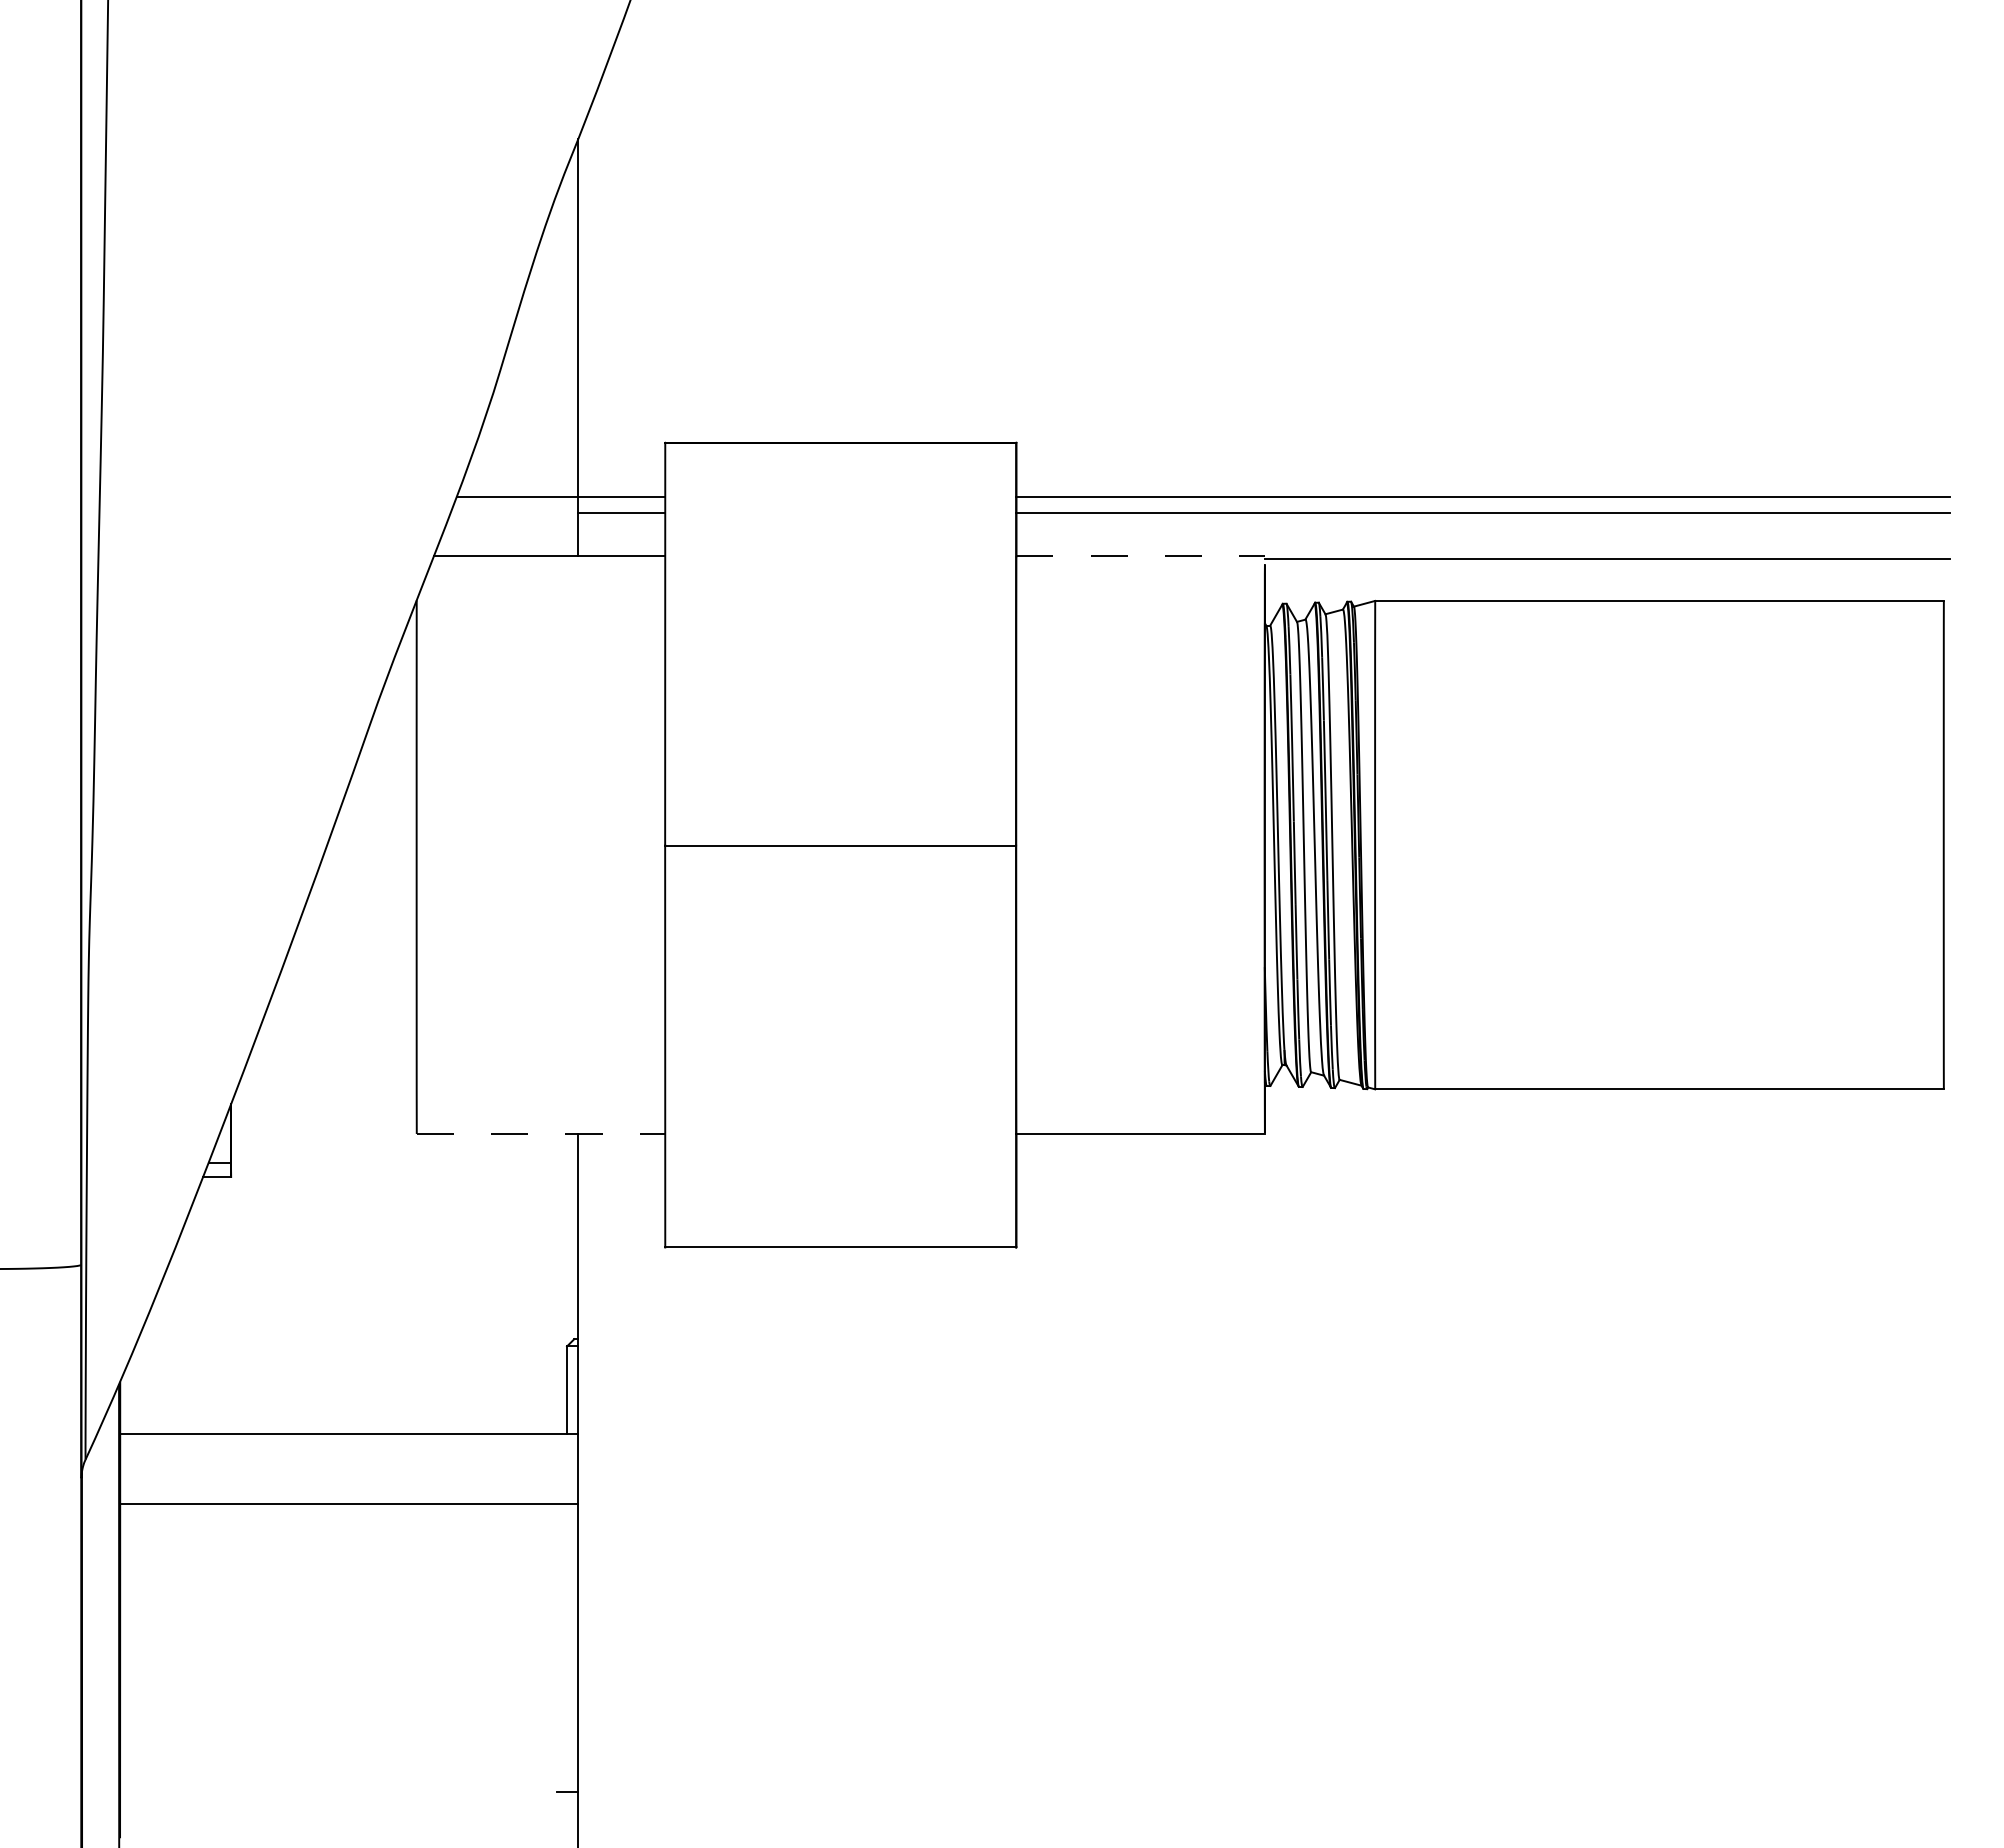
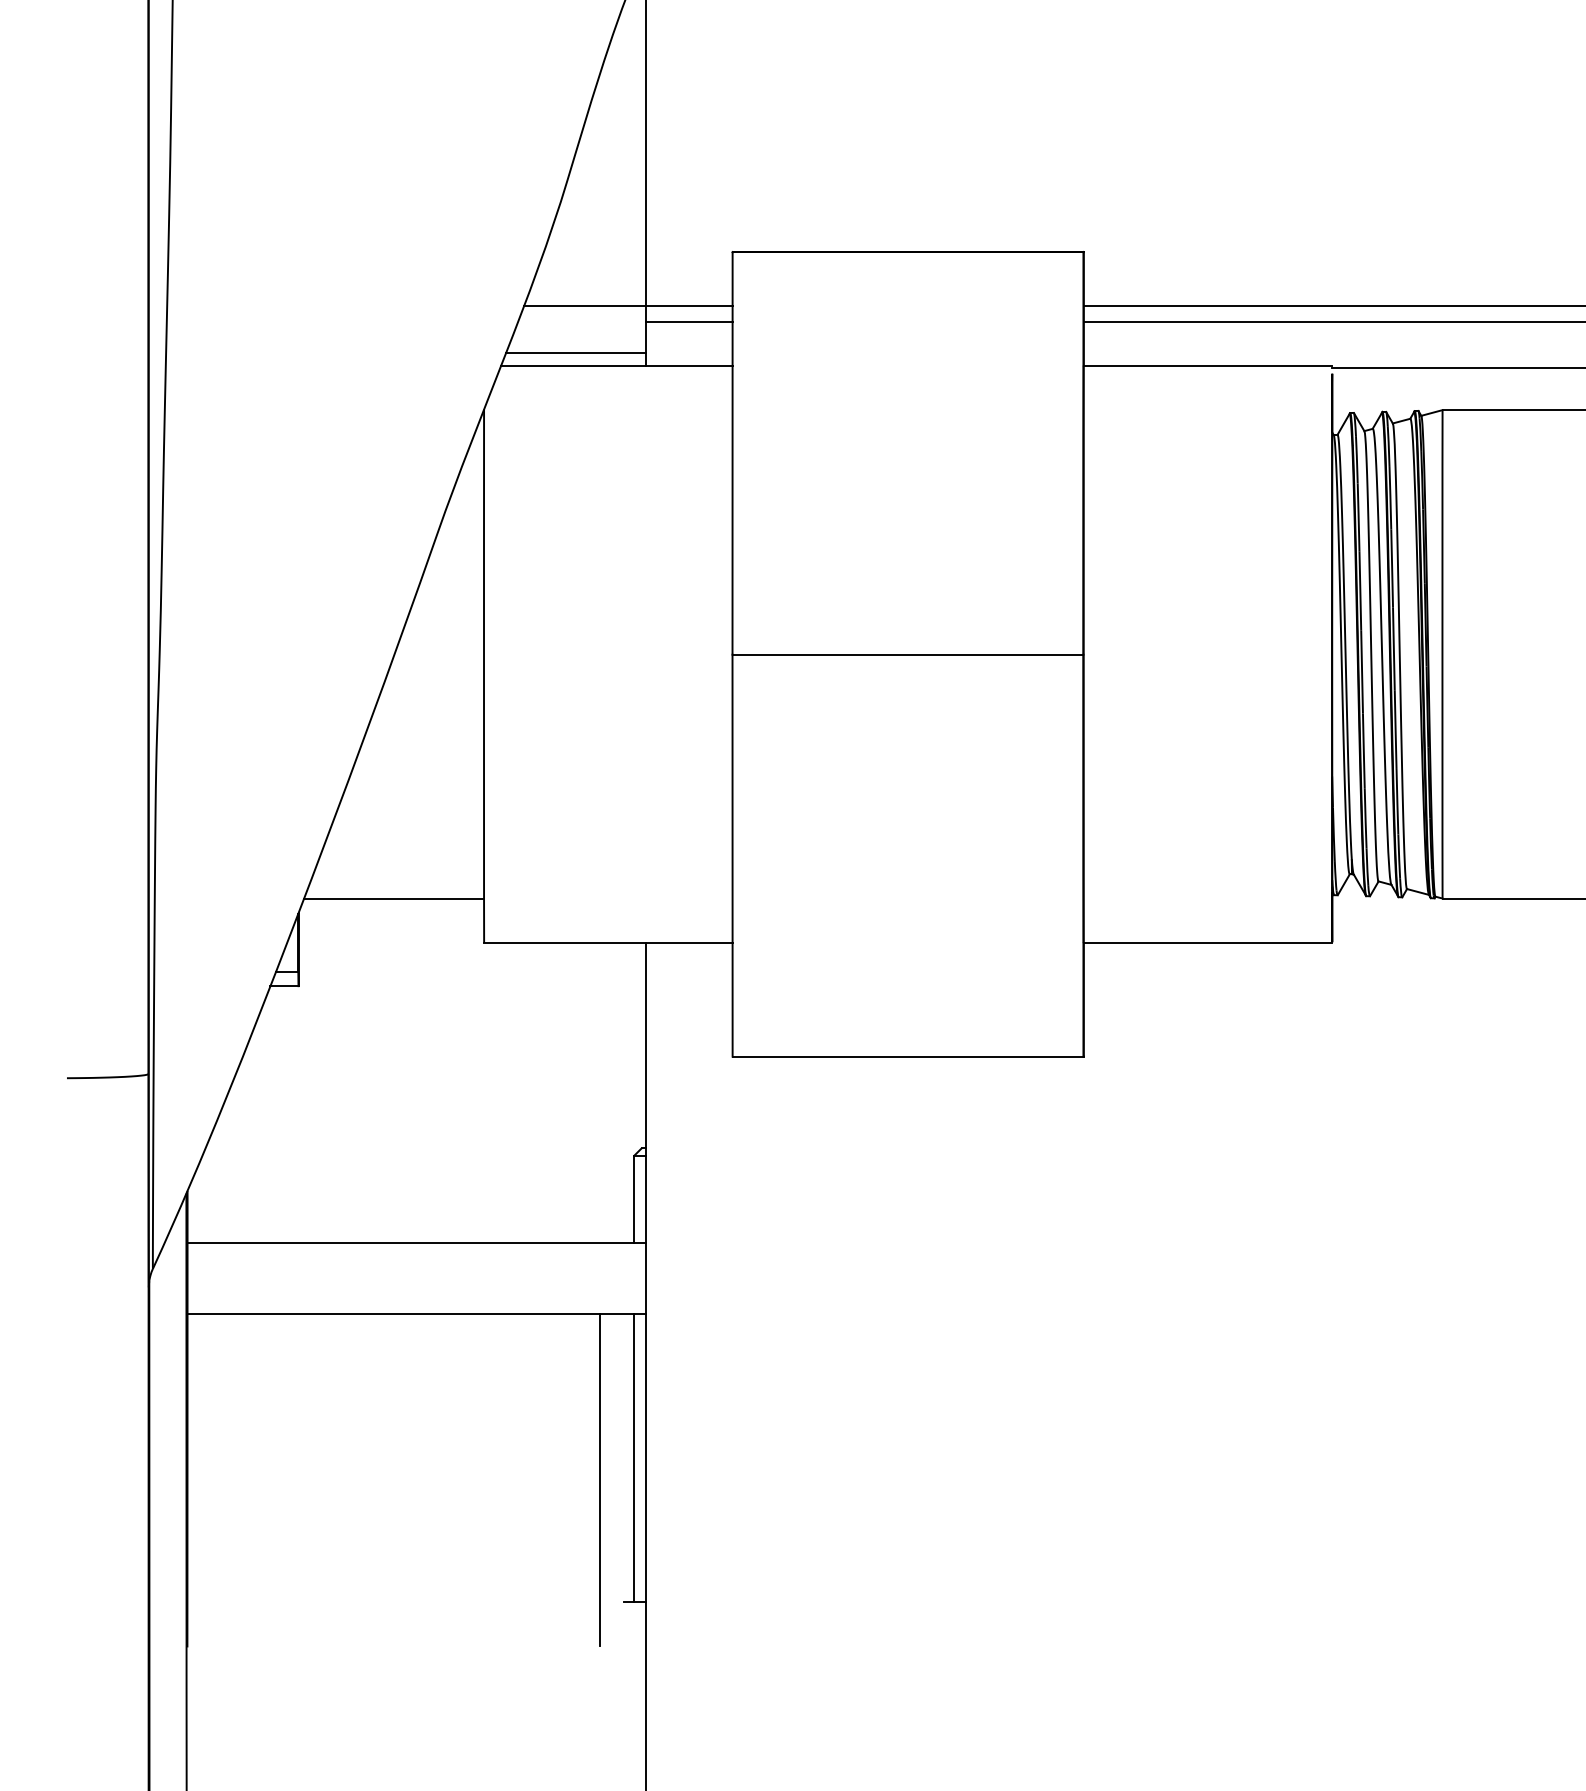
line: (508, 543) -> (575, 352), added
line: (1141, 556) -> (1208, 365), dashed -> solid
line: (326, 1090) -> (393, 899), added
line: (541, 1133) -> (608, 942), dashed -> solid
line: (567, 1648) -> (634, 1457), added
line: (532, 1670) -> (599, 1479), added

